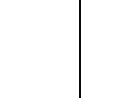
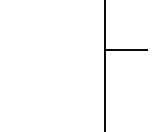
line: (94, 30) -> (125, 49), added

